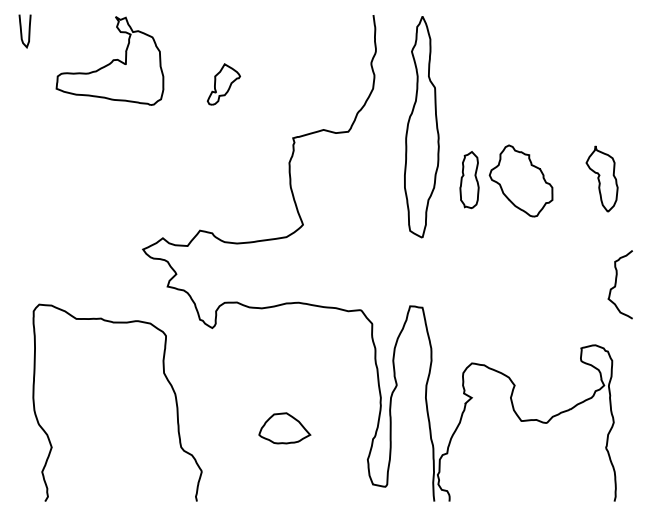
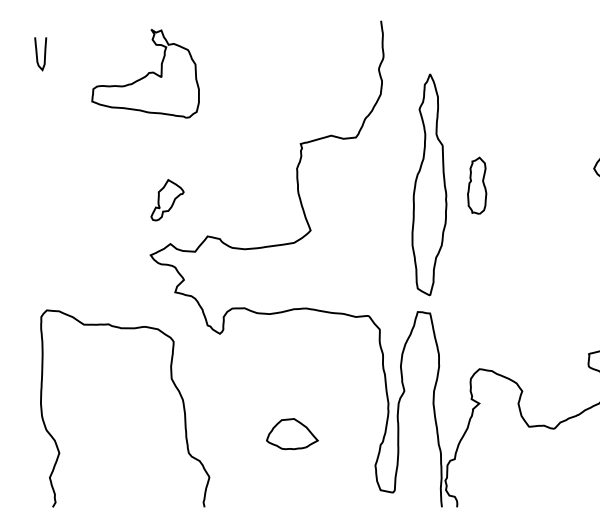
curve: (22, 32) -> (38, 55), moved
part: (109, 60) -> (145, 73), moved
part: (223, 84) -> (167, 200), moved
part: (421, 127) -> (429, 185), moved
part: (520, 180) -> (528, 186), removed

